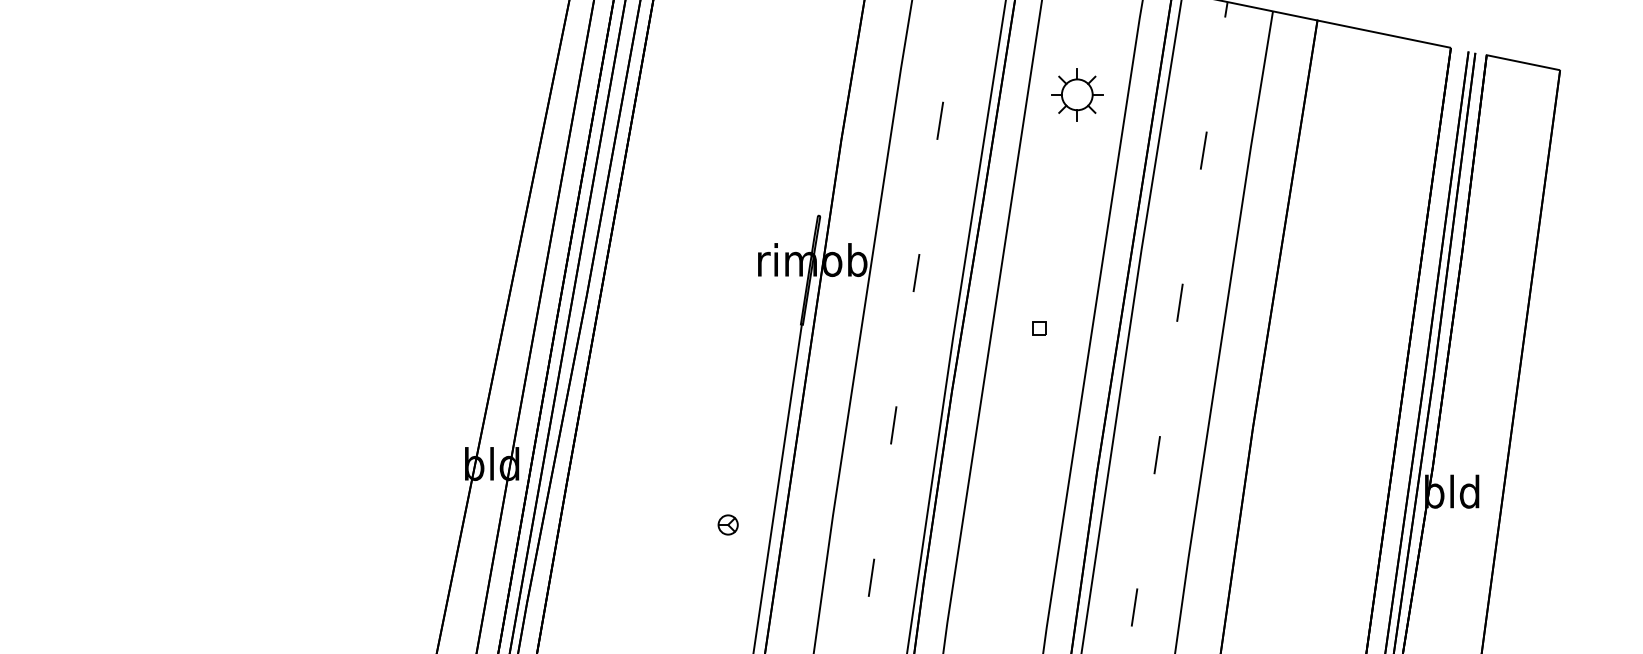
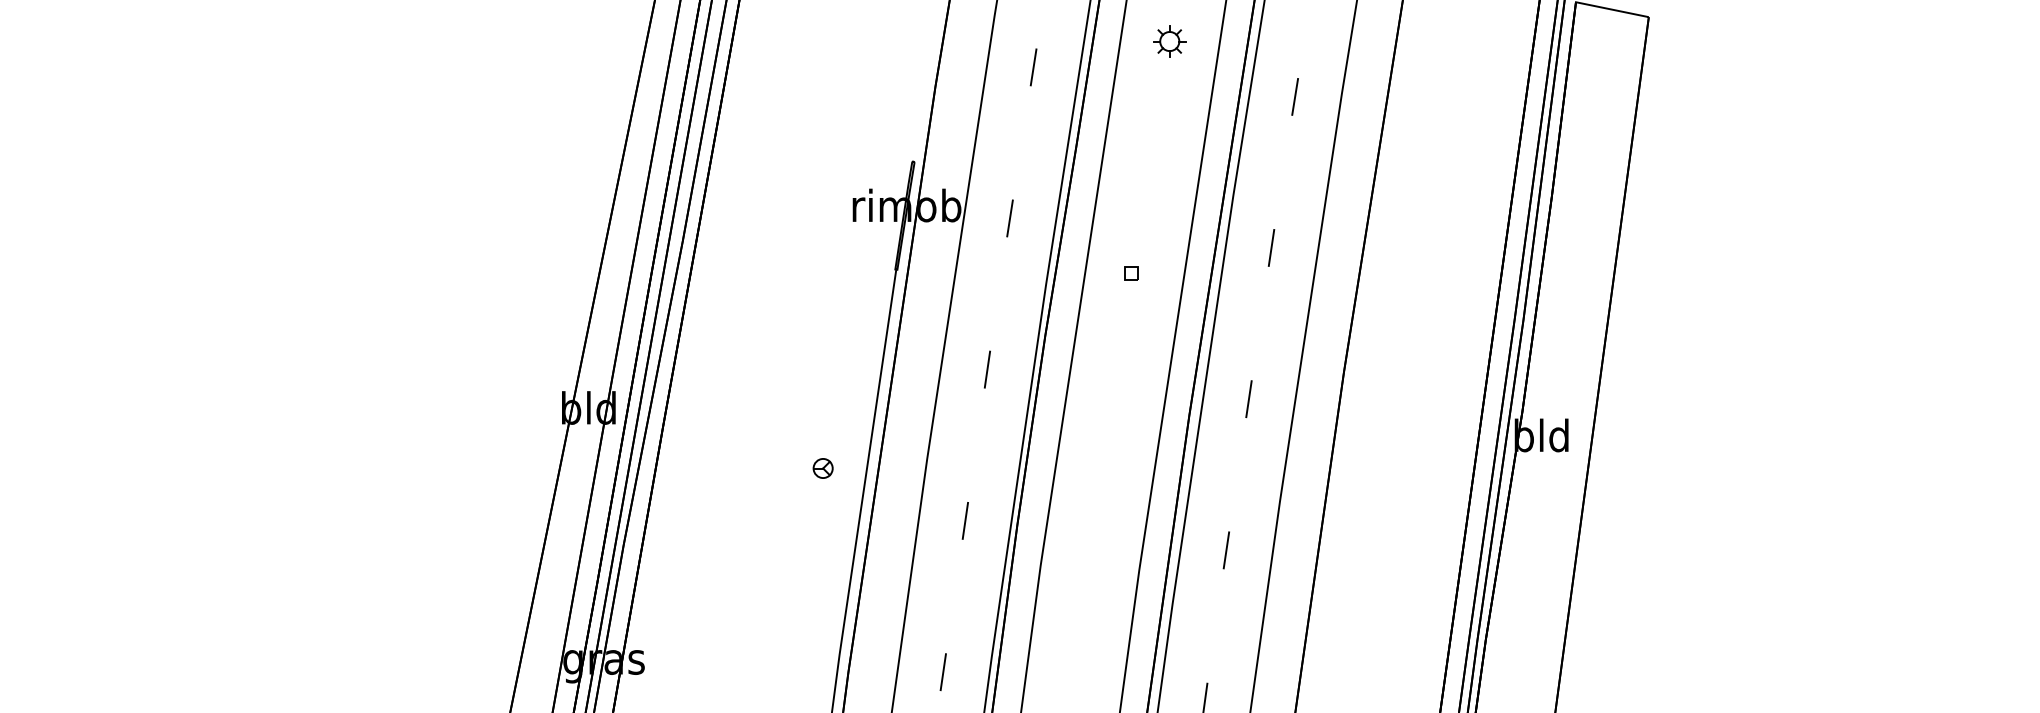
part: (1077, 94) -> (1169, 41), size x0.62

